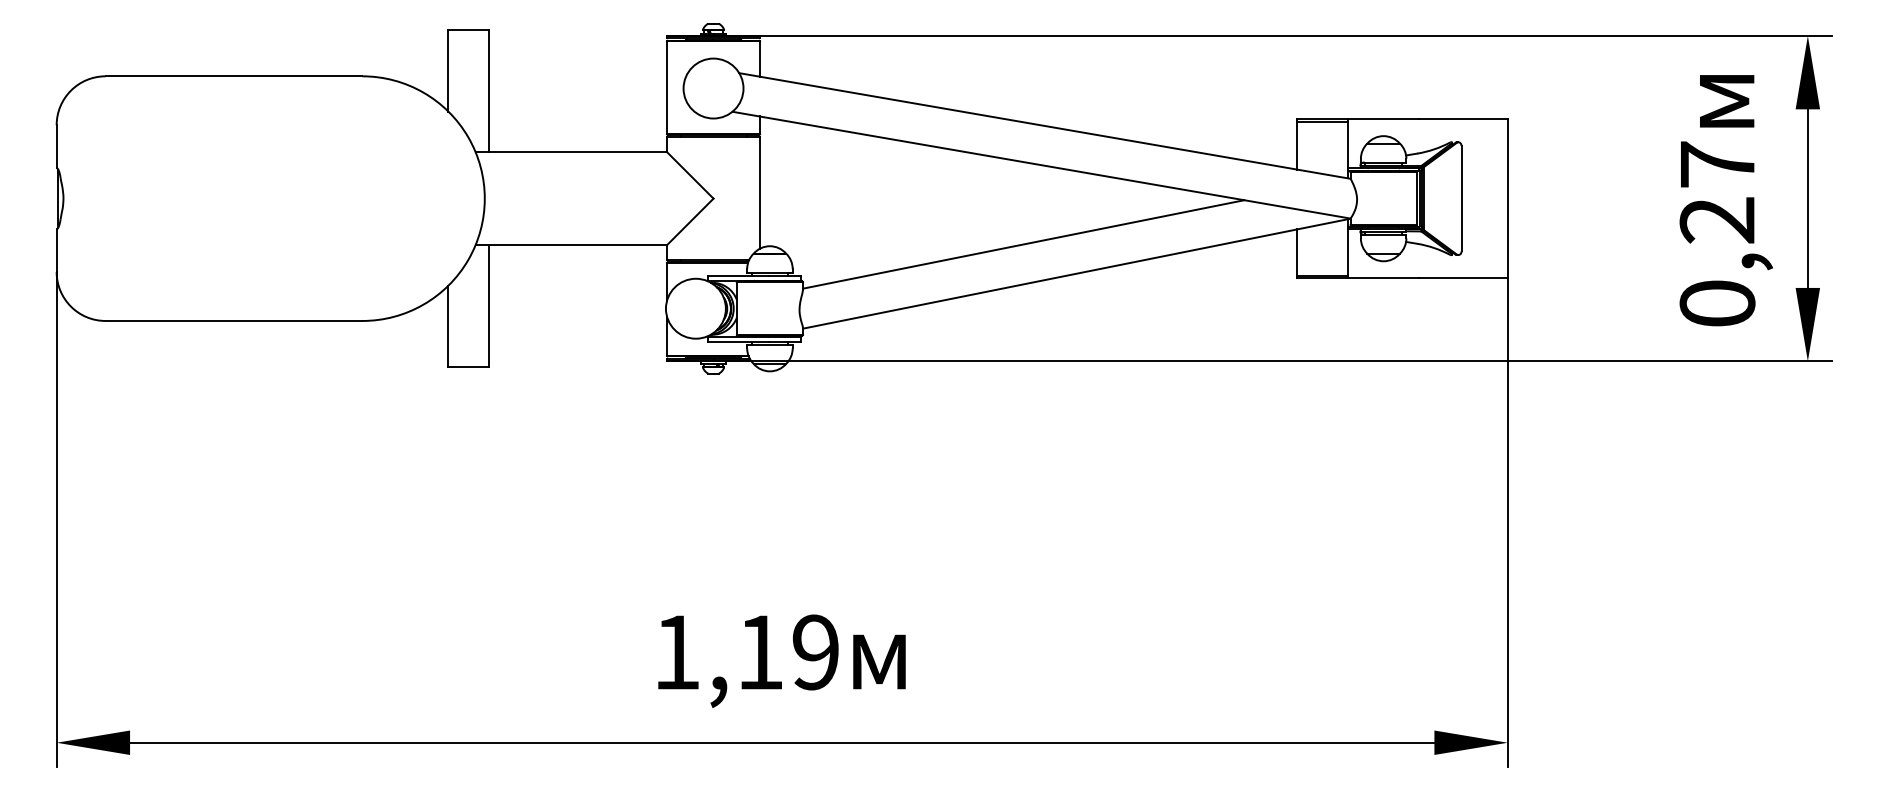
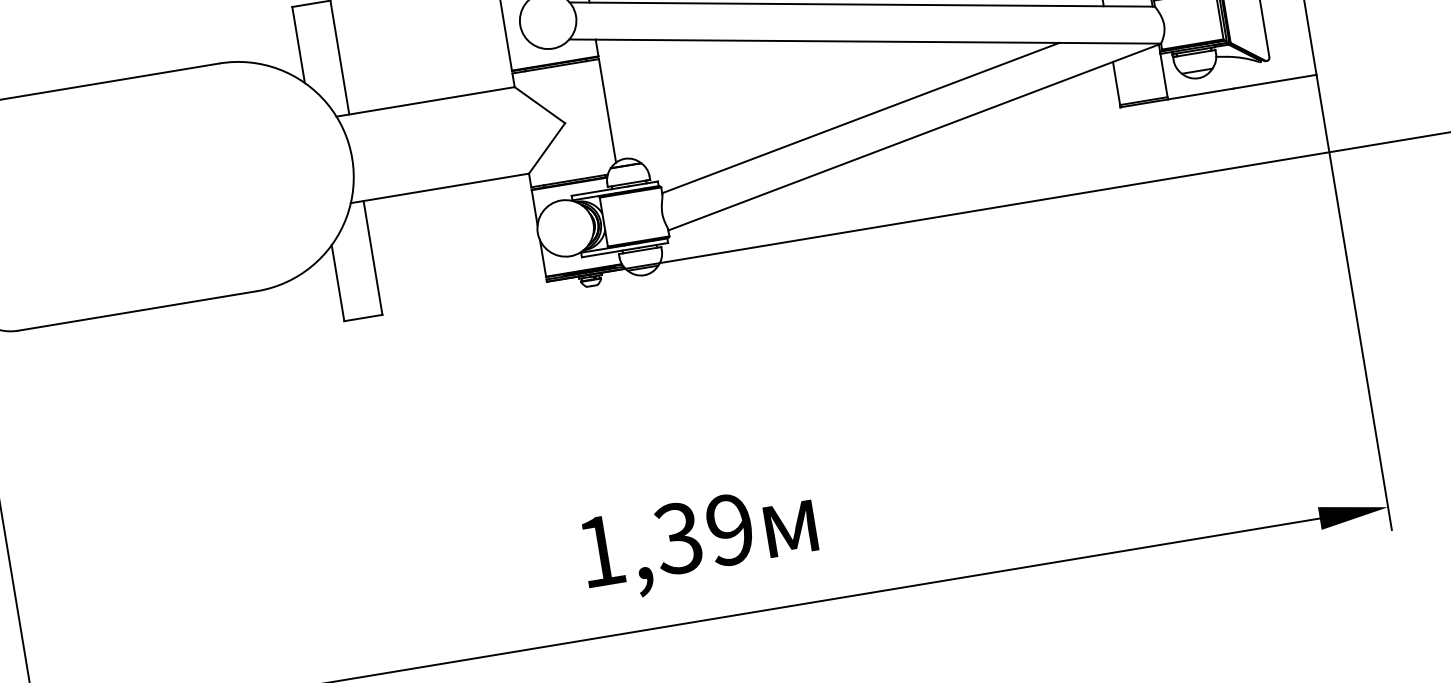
text: (759, 652) -> (677, 538), 1,19 -> 1,39

